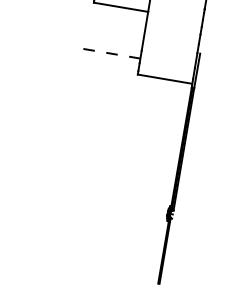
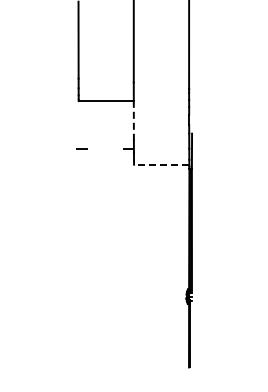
line: (144, 30) -> (133, 120), solid -> dashed
line: (111, 53) -> (104, 148), removed
line: (164, 78) -> (161, 164), solid -> dashed

